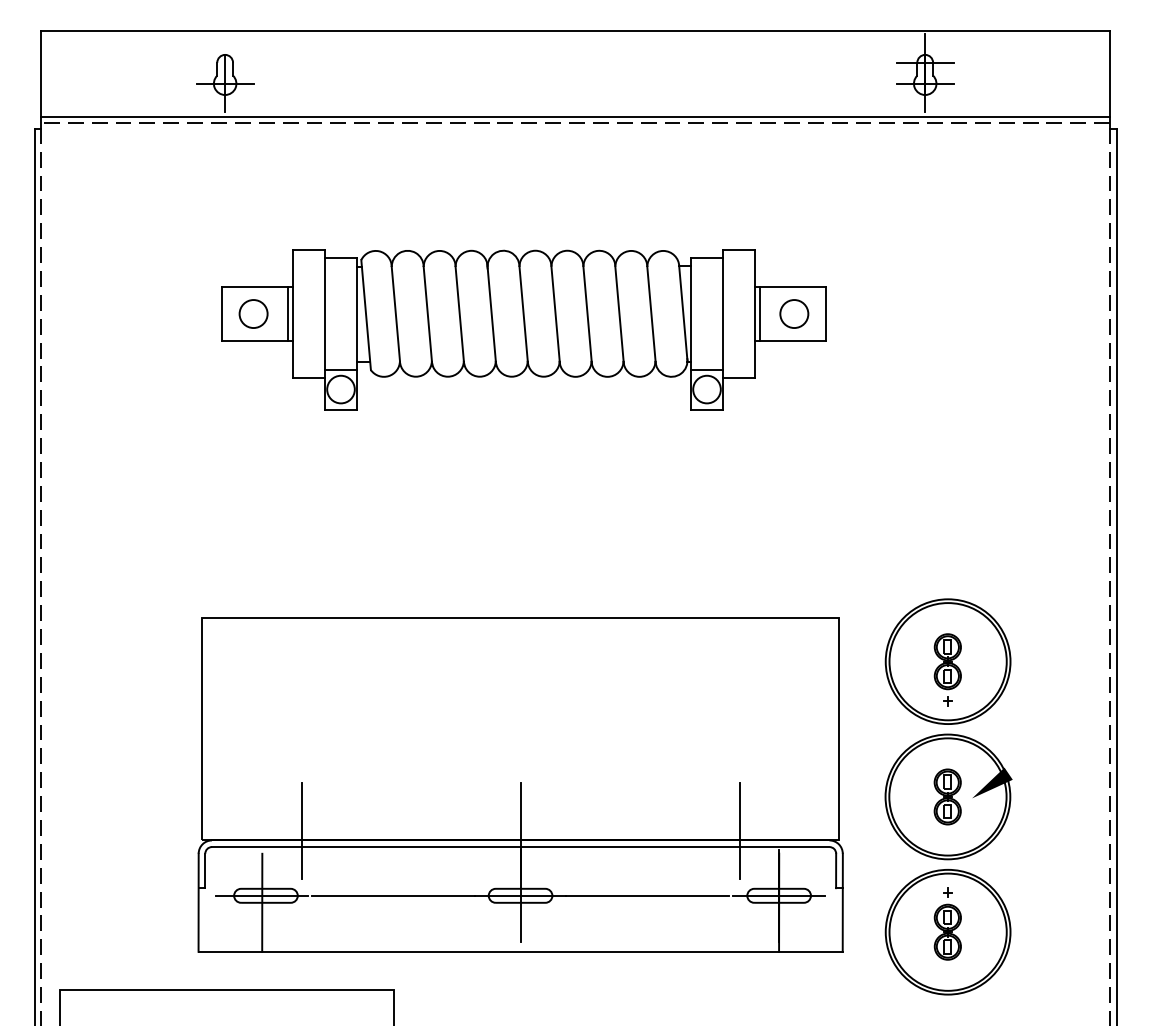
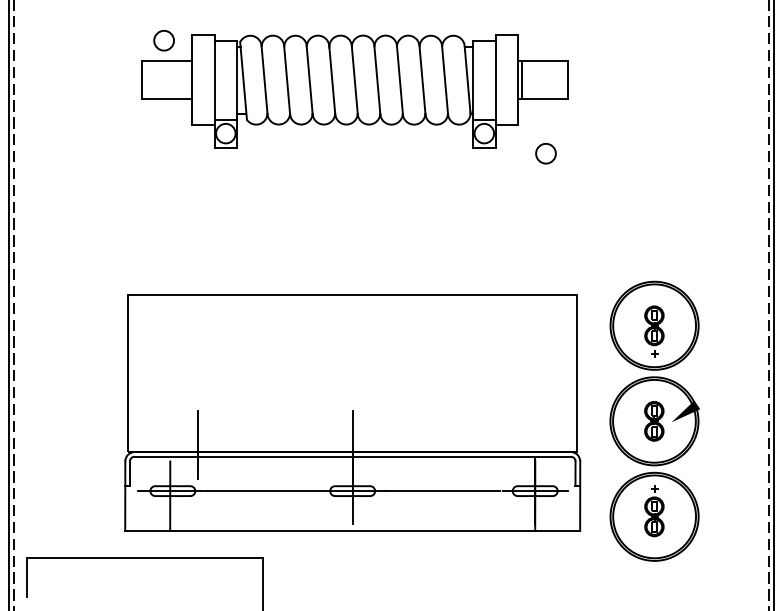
circle: (253, 313) -> (164, 40), moved
line: (287, 313) -> (188, 79), removed
circle: (794, 313) -> (546, 153), moved
line: (739, 830) -> (507, 445), removed

